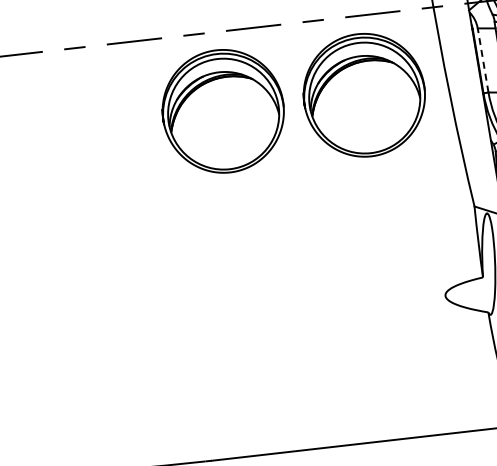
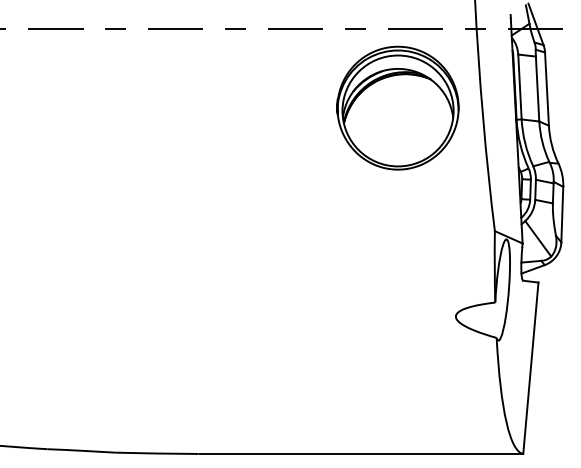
line: (482, 60) -> (519, 86), dashed -> solid
part: (222, 110) -> (255, 107), removed

